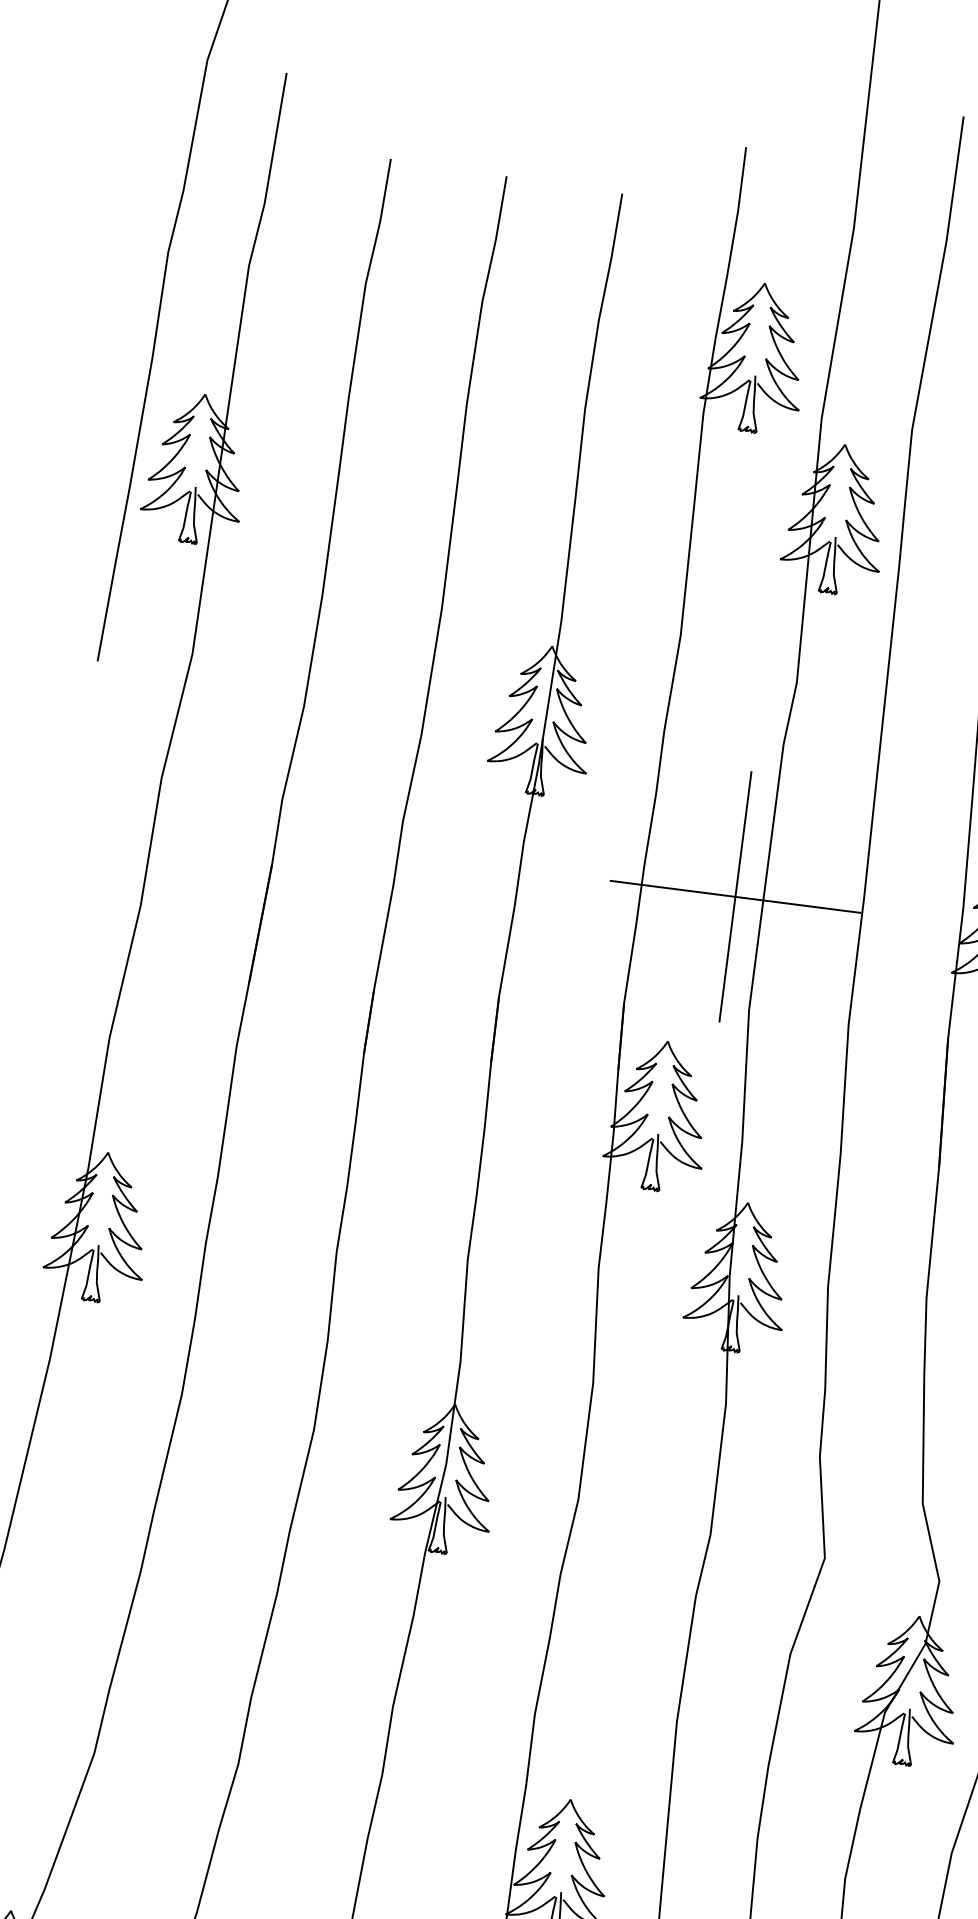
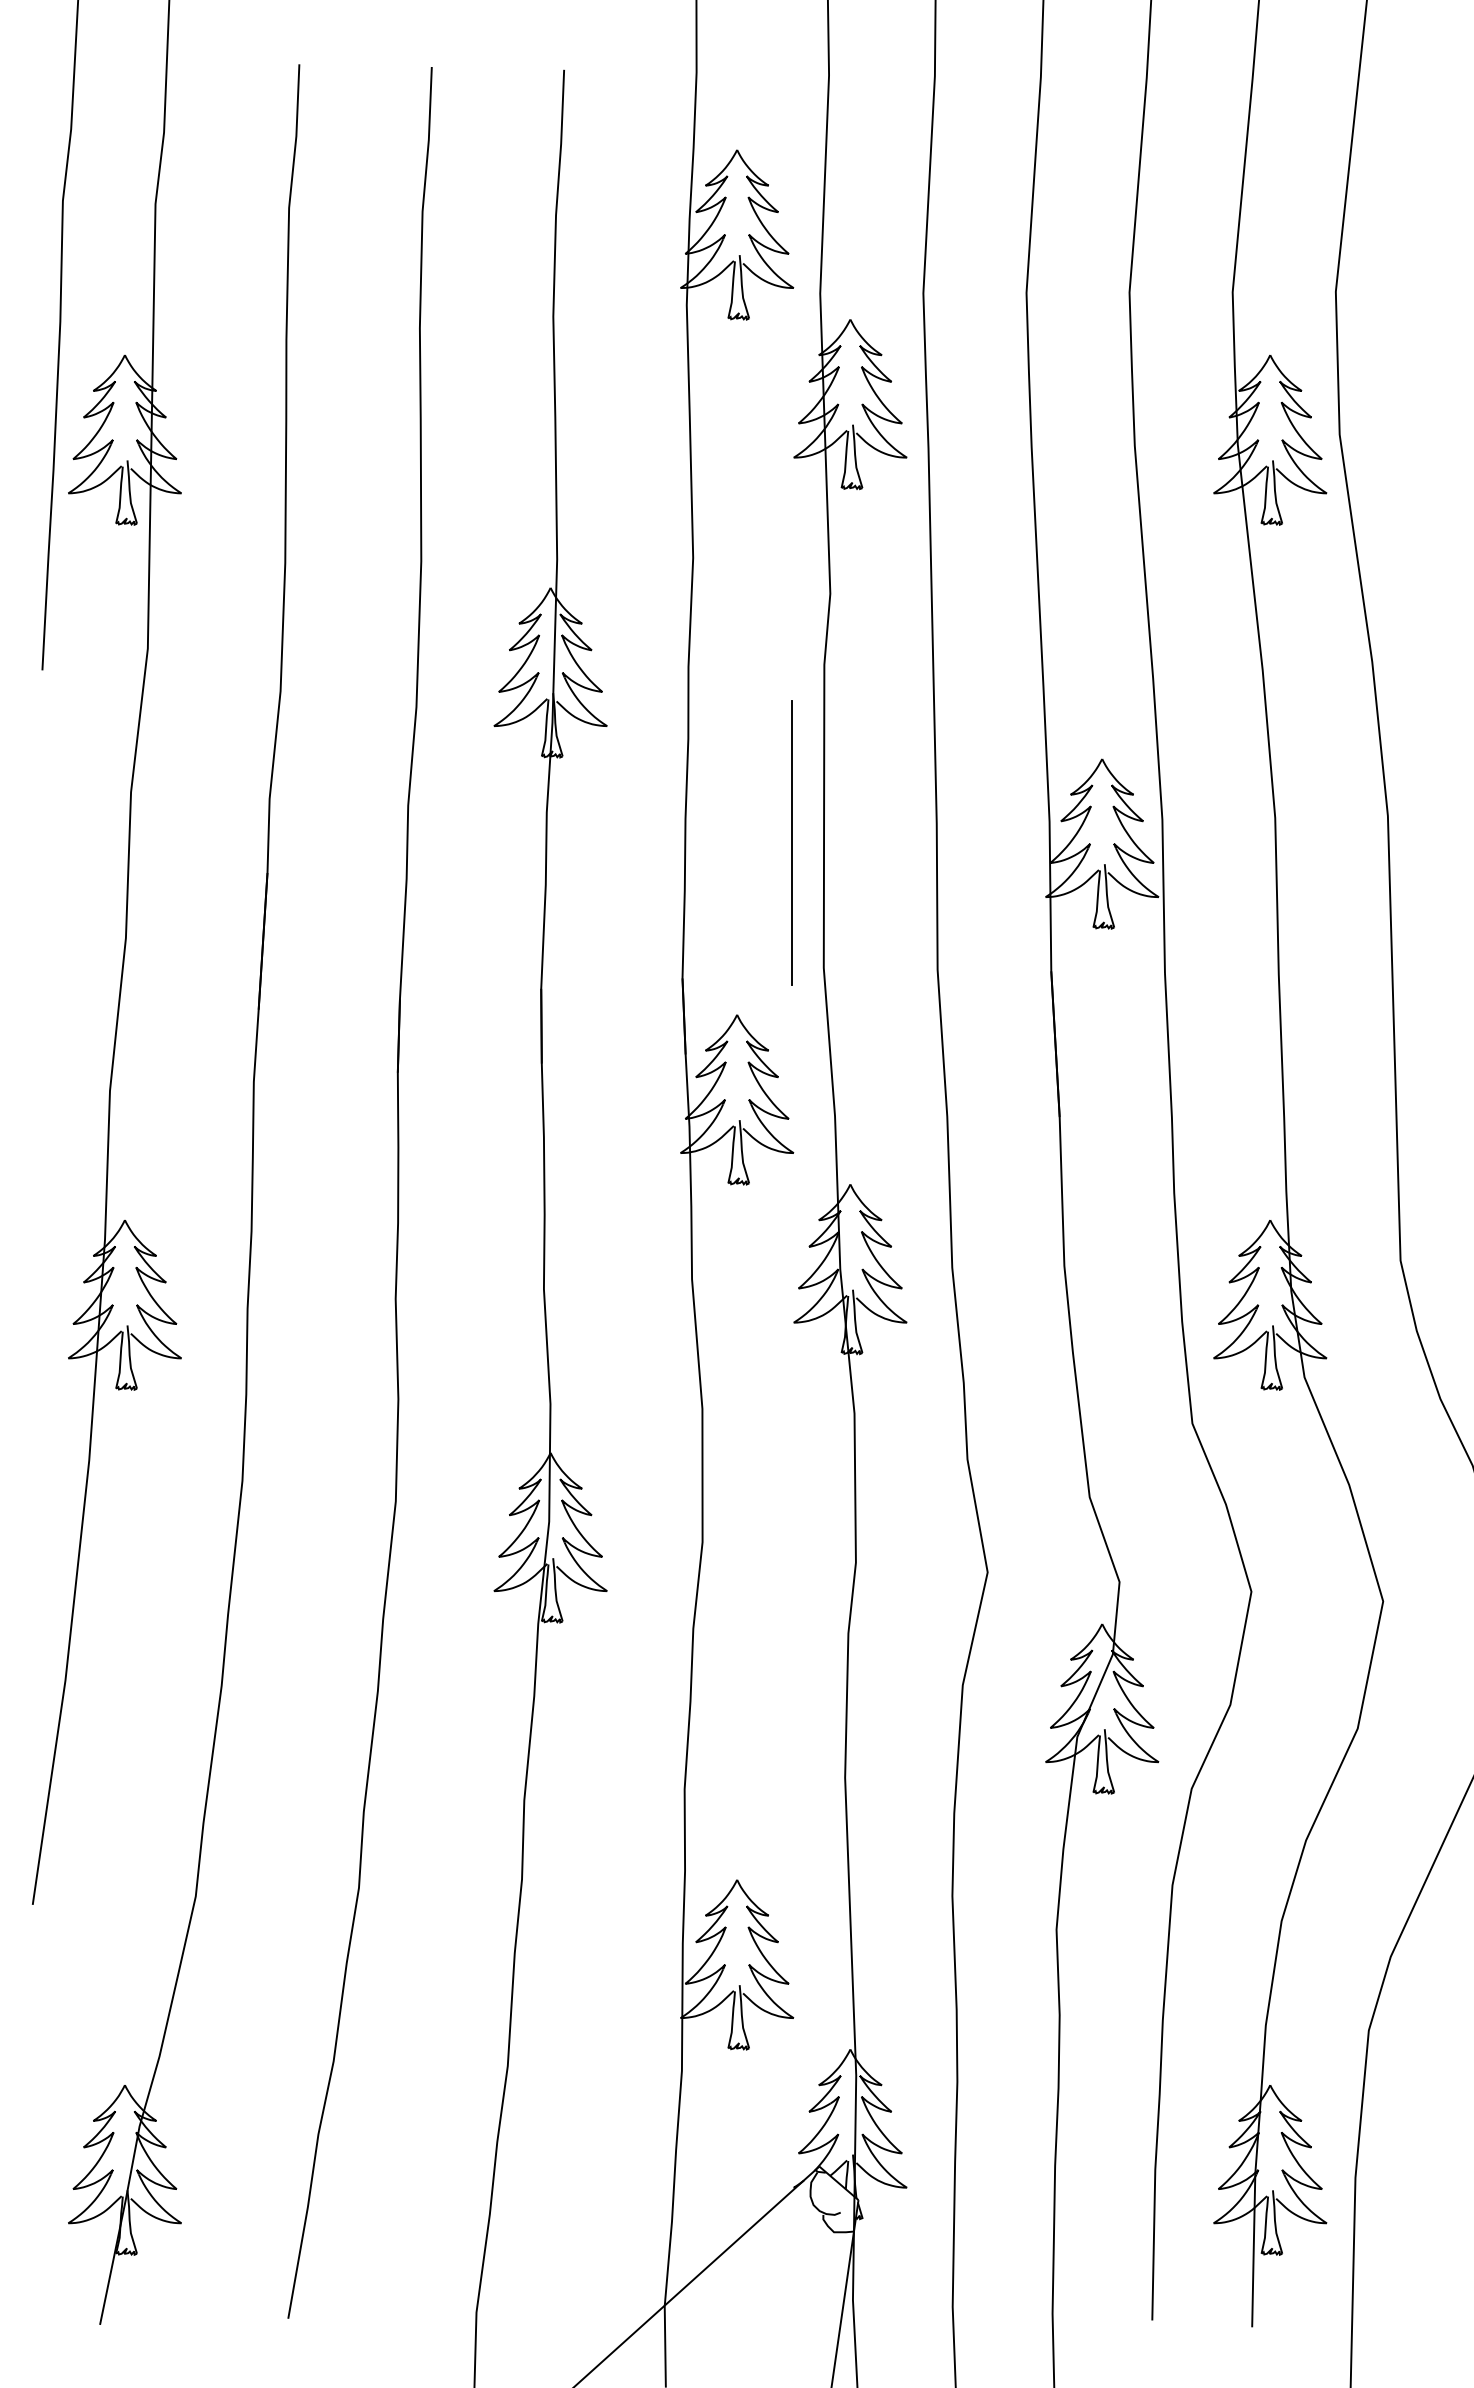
line: (734, 896) -> (791, 842), removed

